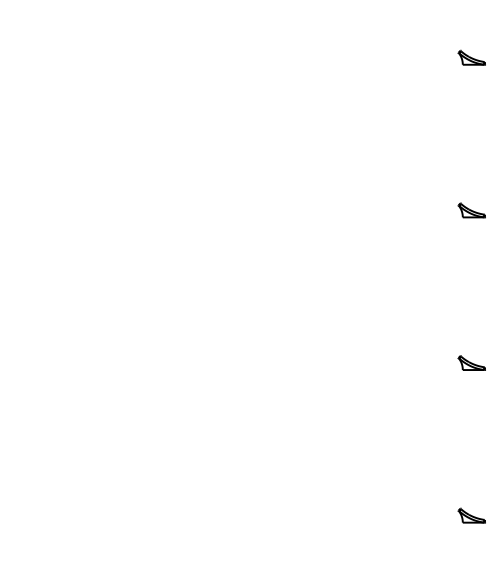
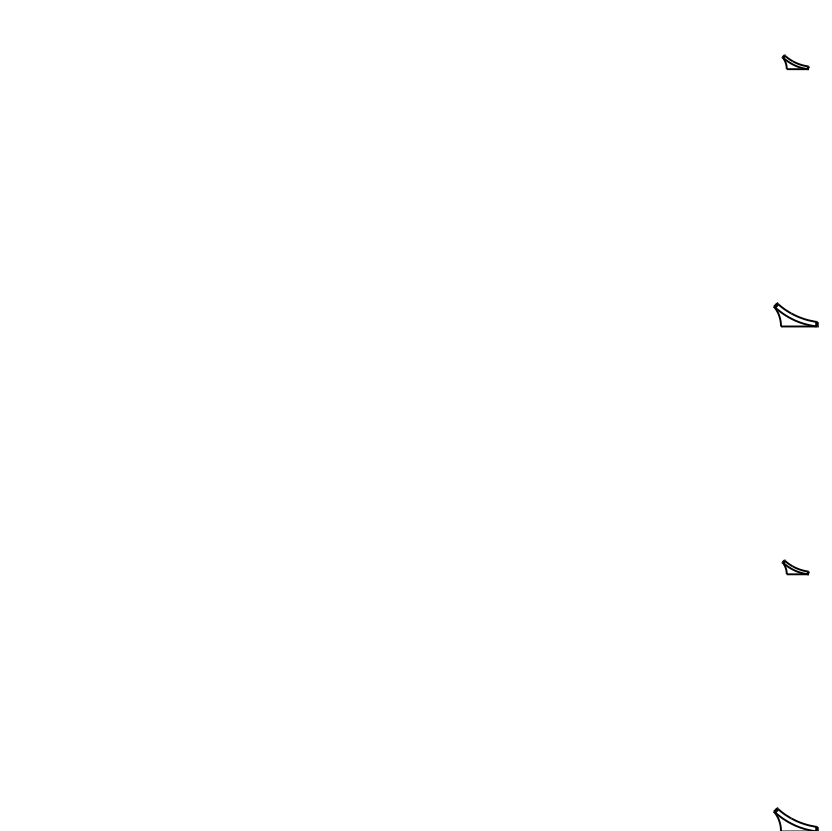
part: (471, 57) -> (795, 61), size x0.6
part: (471, 362) -> (795, 566), size x0.6

